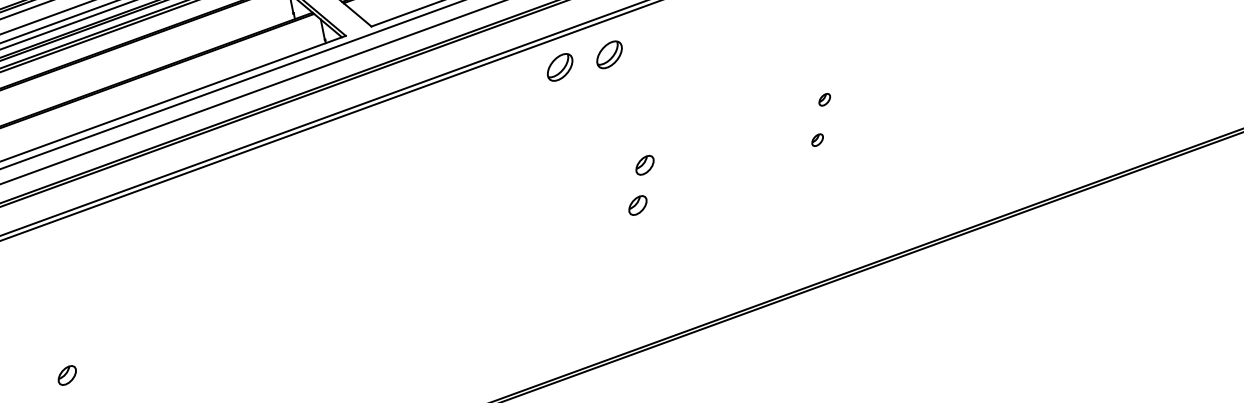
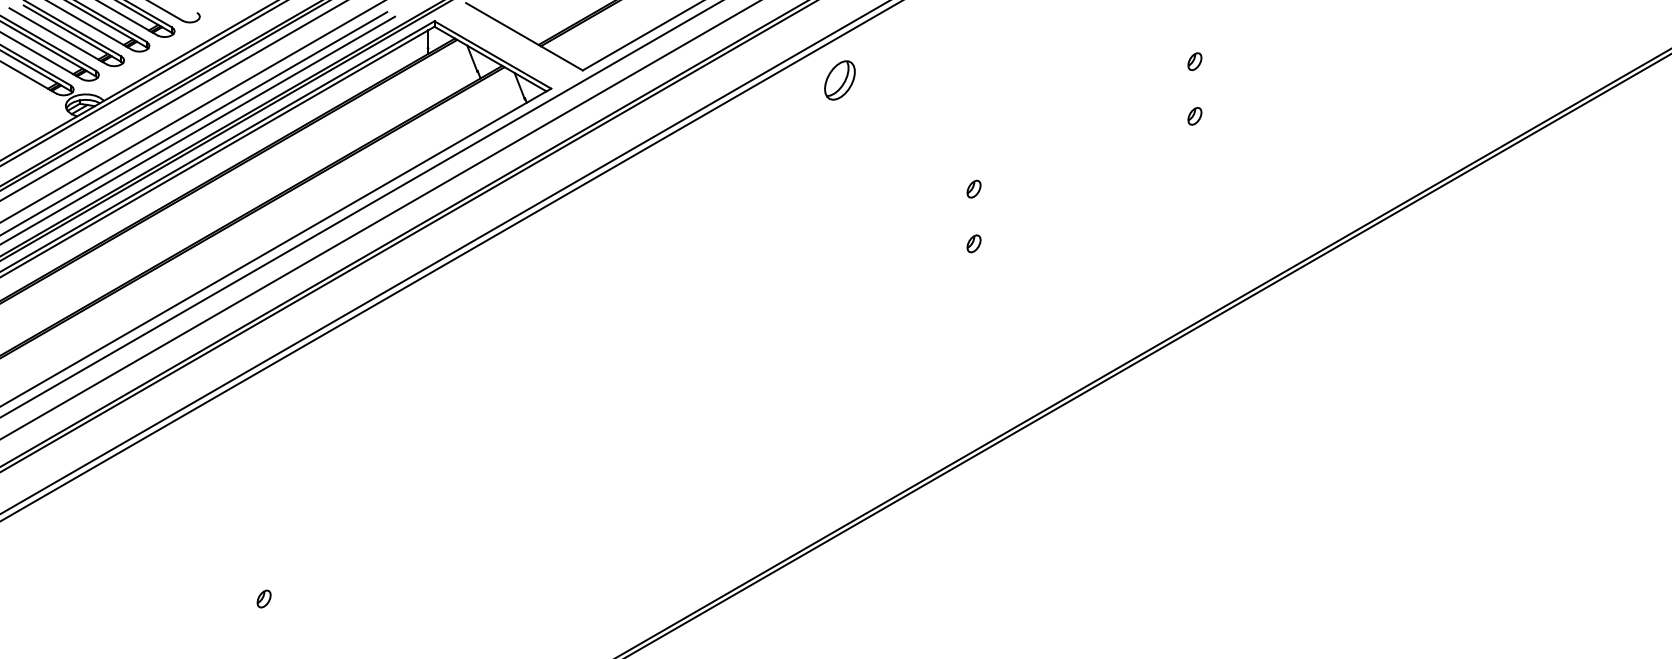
part: (609, 54) -> (901, 52), removed
part: (644, 164) -> (973, 188), size x0.62
part: (637, 205) -> (973, 243), size x0.62
part: (66, 374) -> (263, 598), size x0.62

